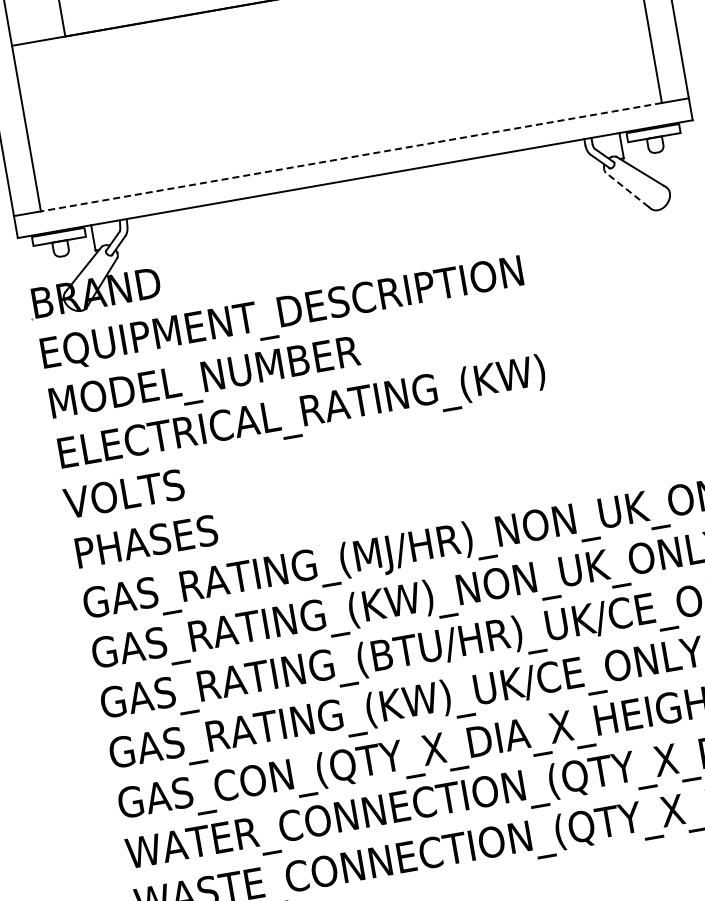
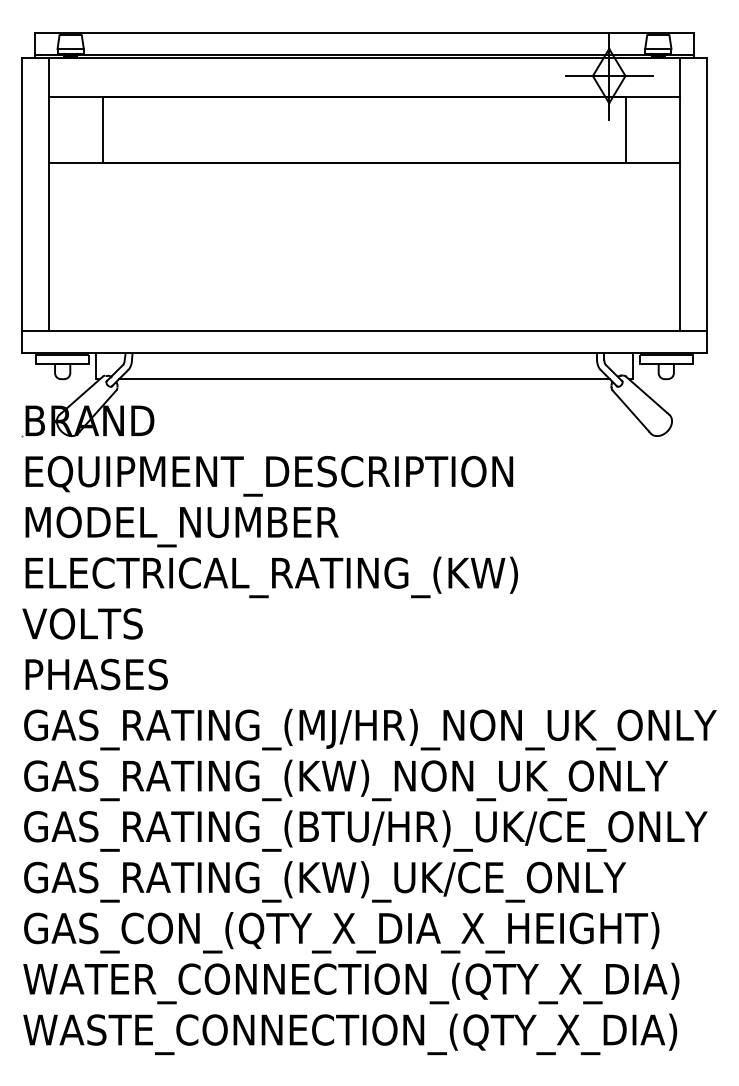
line: (350, 157) -> (363, 331), dashed -> solid
line: (627, 189) -> (630, 410), dashed -> solid
line: (359, 204) -> (364, 379), added

